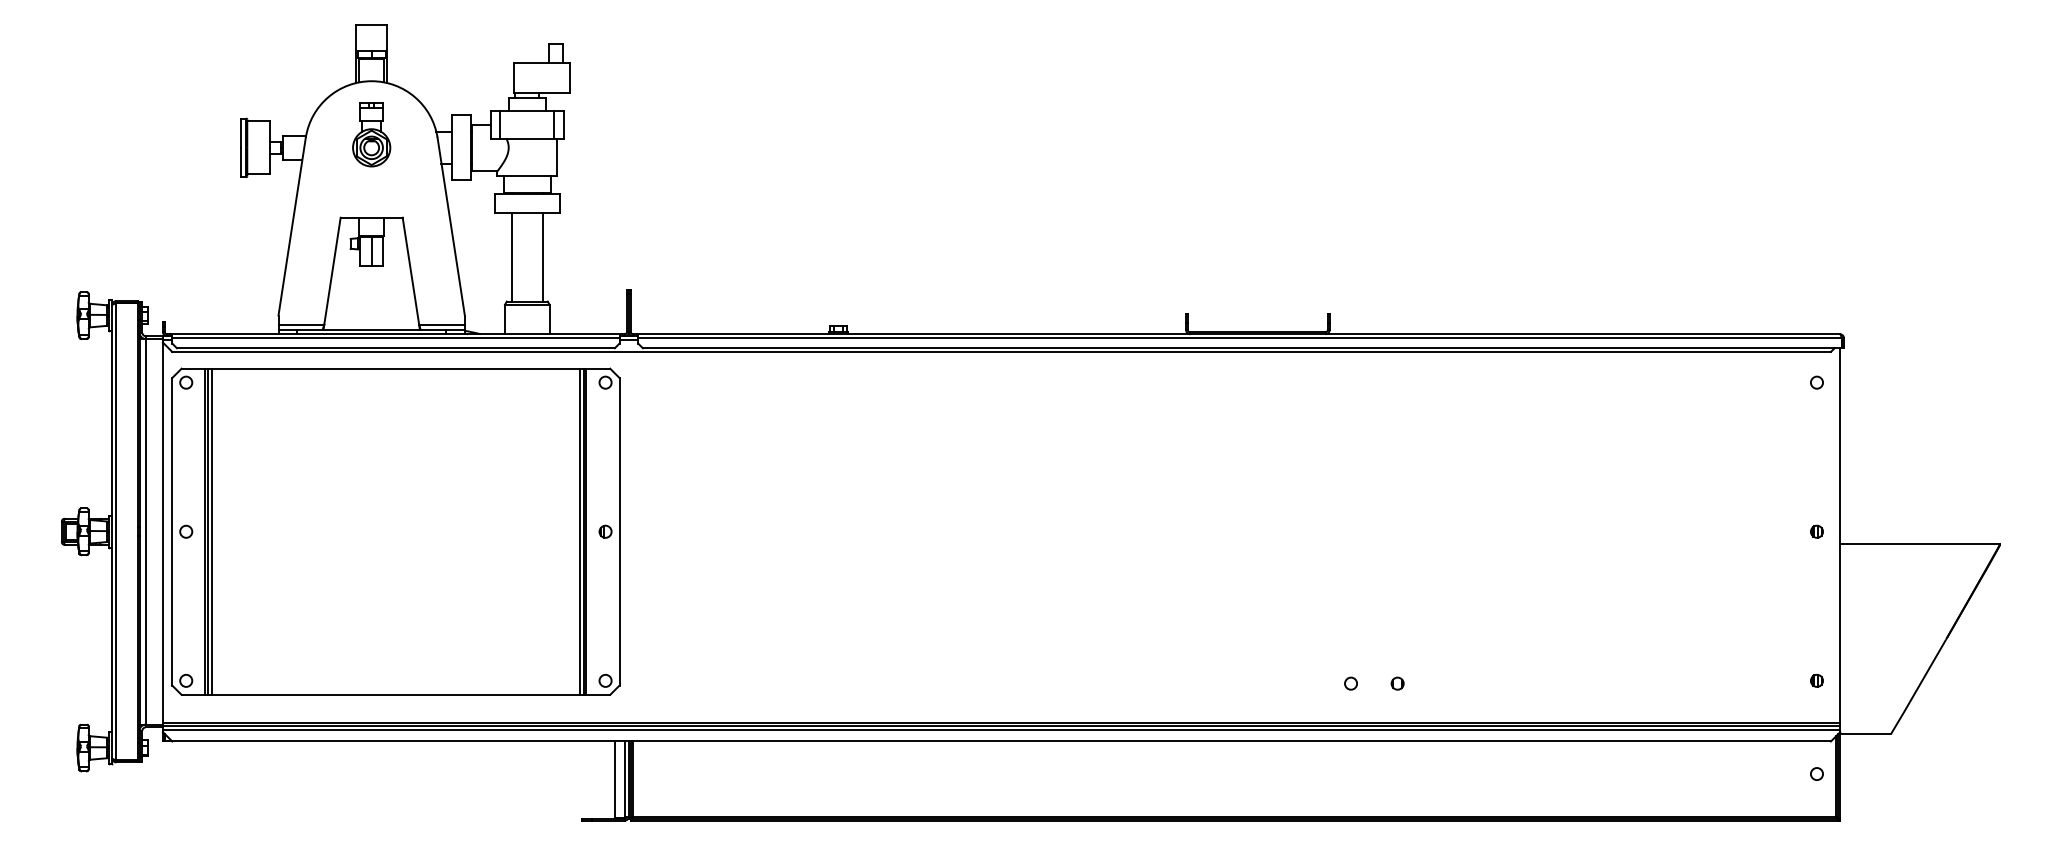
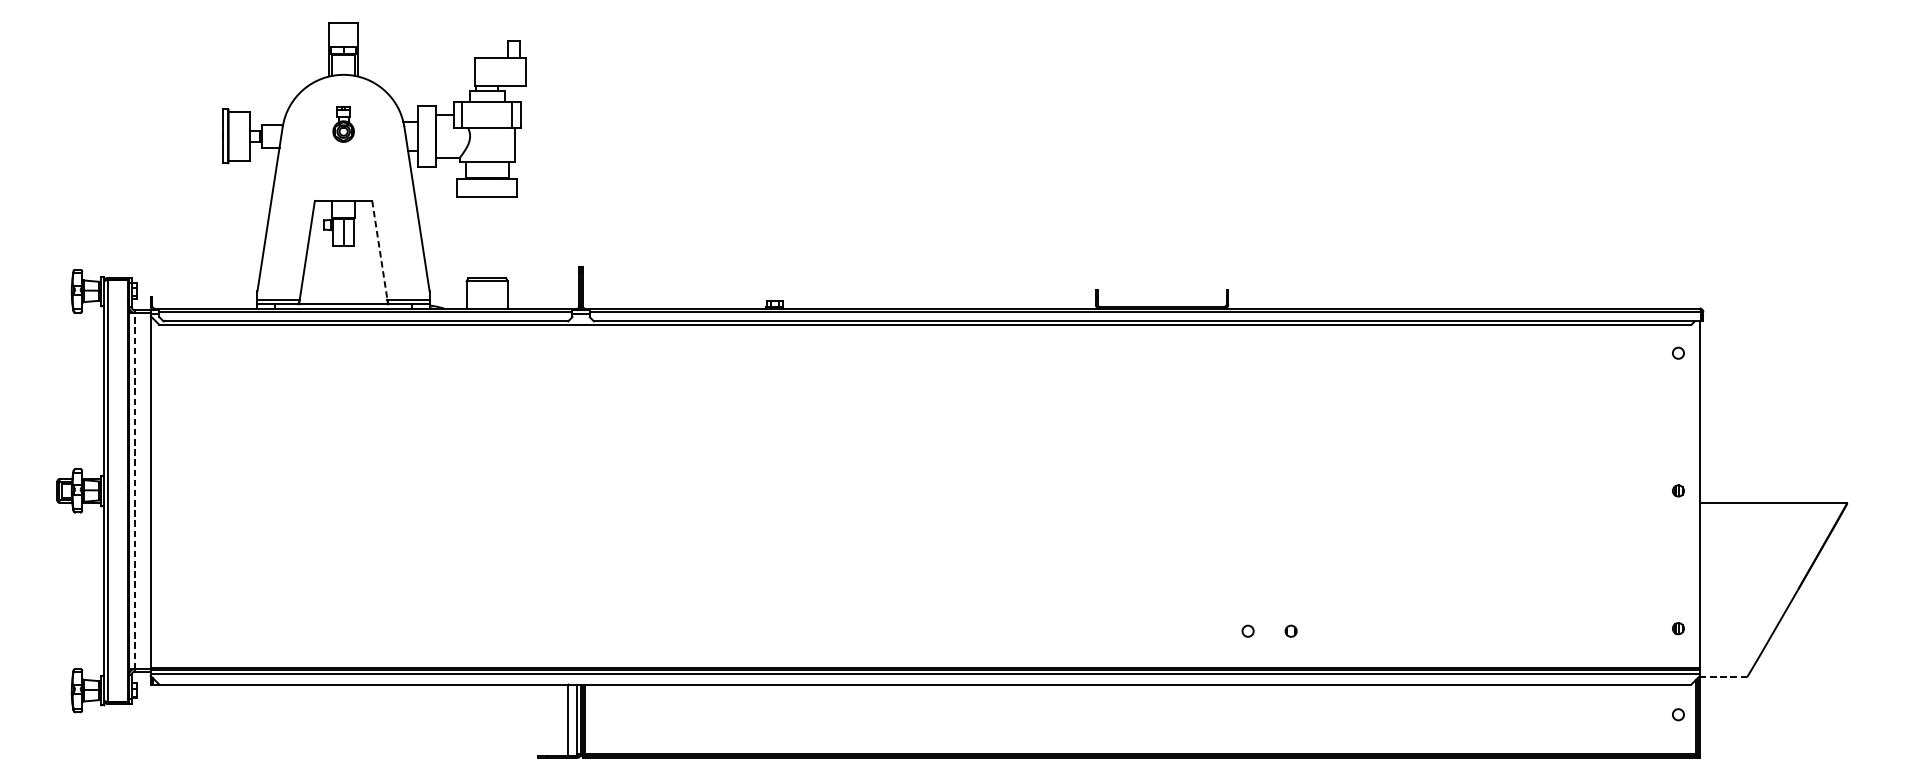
part: (371, 134) -> (343, 124), size x0.6
line: (511, 257) -> (472, 237), removed
line: (543, 257) -> (502, 237), removed
line: (411, 271) -> (380, 250), solid -> dashed
line: (145, 531) -> (134, 490), solid -> dashed
part: (395, 531) -> (365, 490), removed
line: (1865, 733) -> (1723, 677), solid -> dashed

